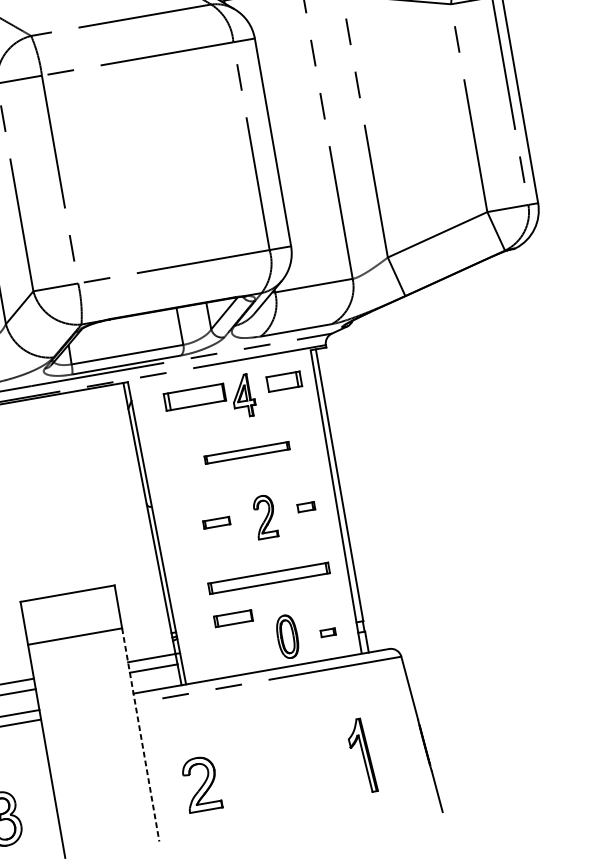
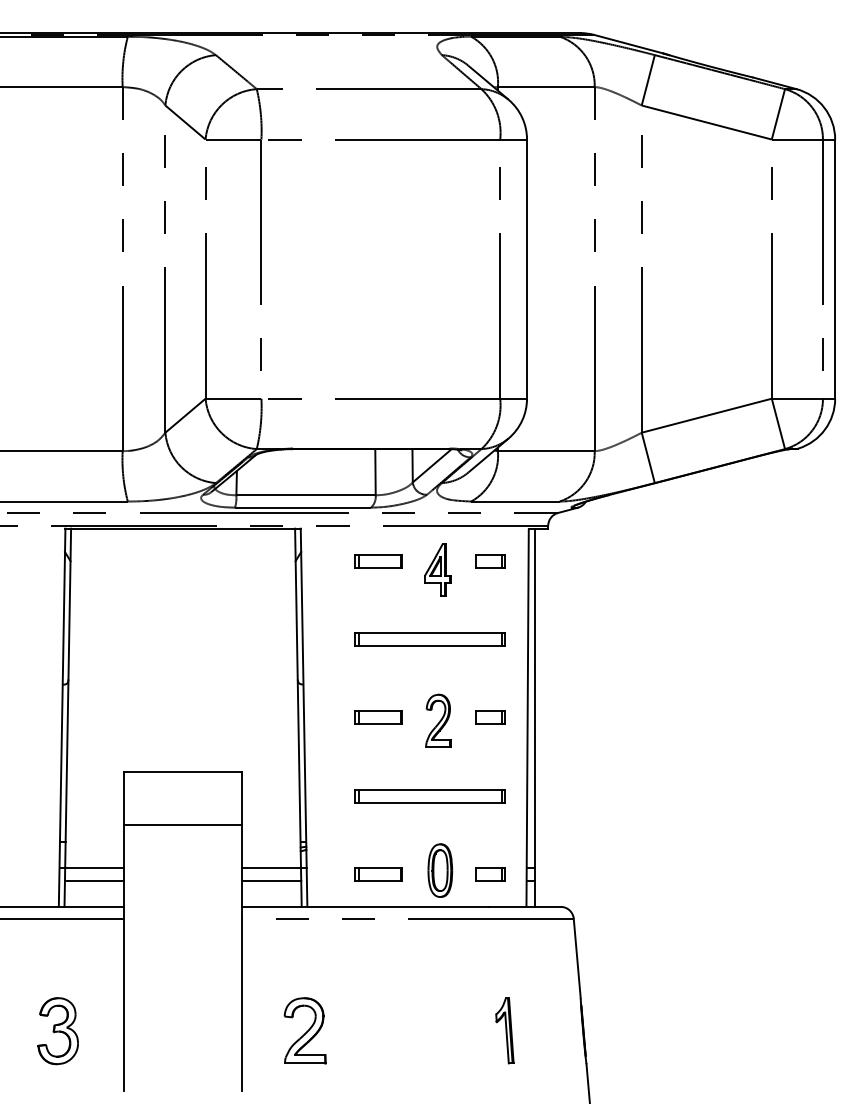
part: (284, 381) -> (490, 561), size x0.71
part: (194, 397) -> (378, 561), size x0.62
part: (246, 453) -> (429, 639), size x1.43
part: (306, 507) -> (490, 717), size x1.43
part: (216, 522) -> (378, 717), size x1.43
part: (233, 618) -> (378, 874), moved
part: (328, 632) -> (490, 874), size x1.67
line: (140, 735) -> (241, 958), dashed -> solid
part: (361, 755) -> (504, 1030), size x0.71

